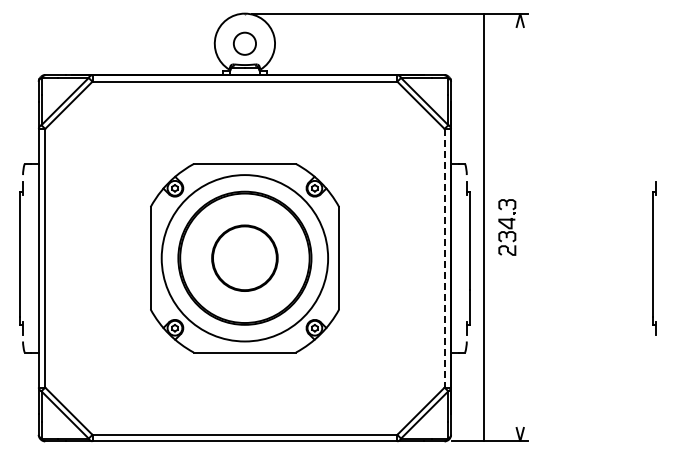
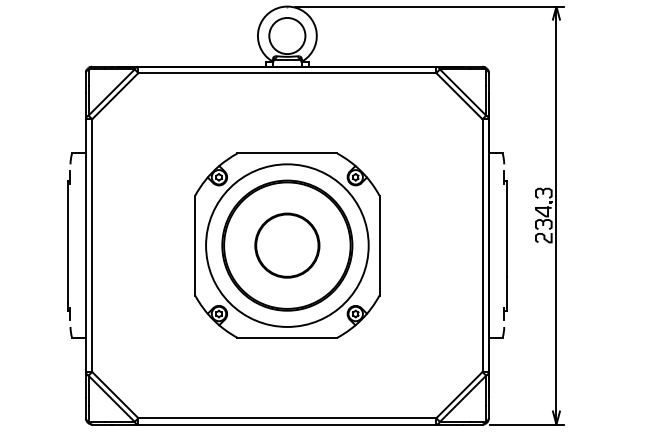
circle: (244, 43) -> (286, 35), size x1.67
line: (484, 227) -> (556, 215), moved
line: (444, 258) -> (482, 245), dashed -> solid

